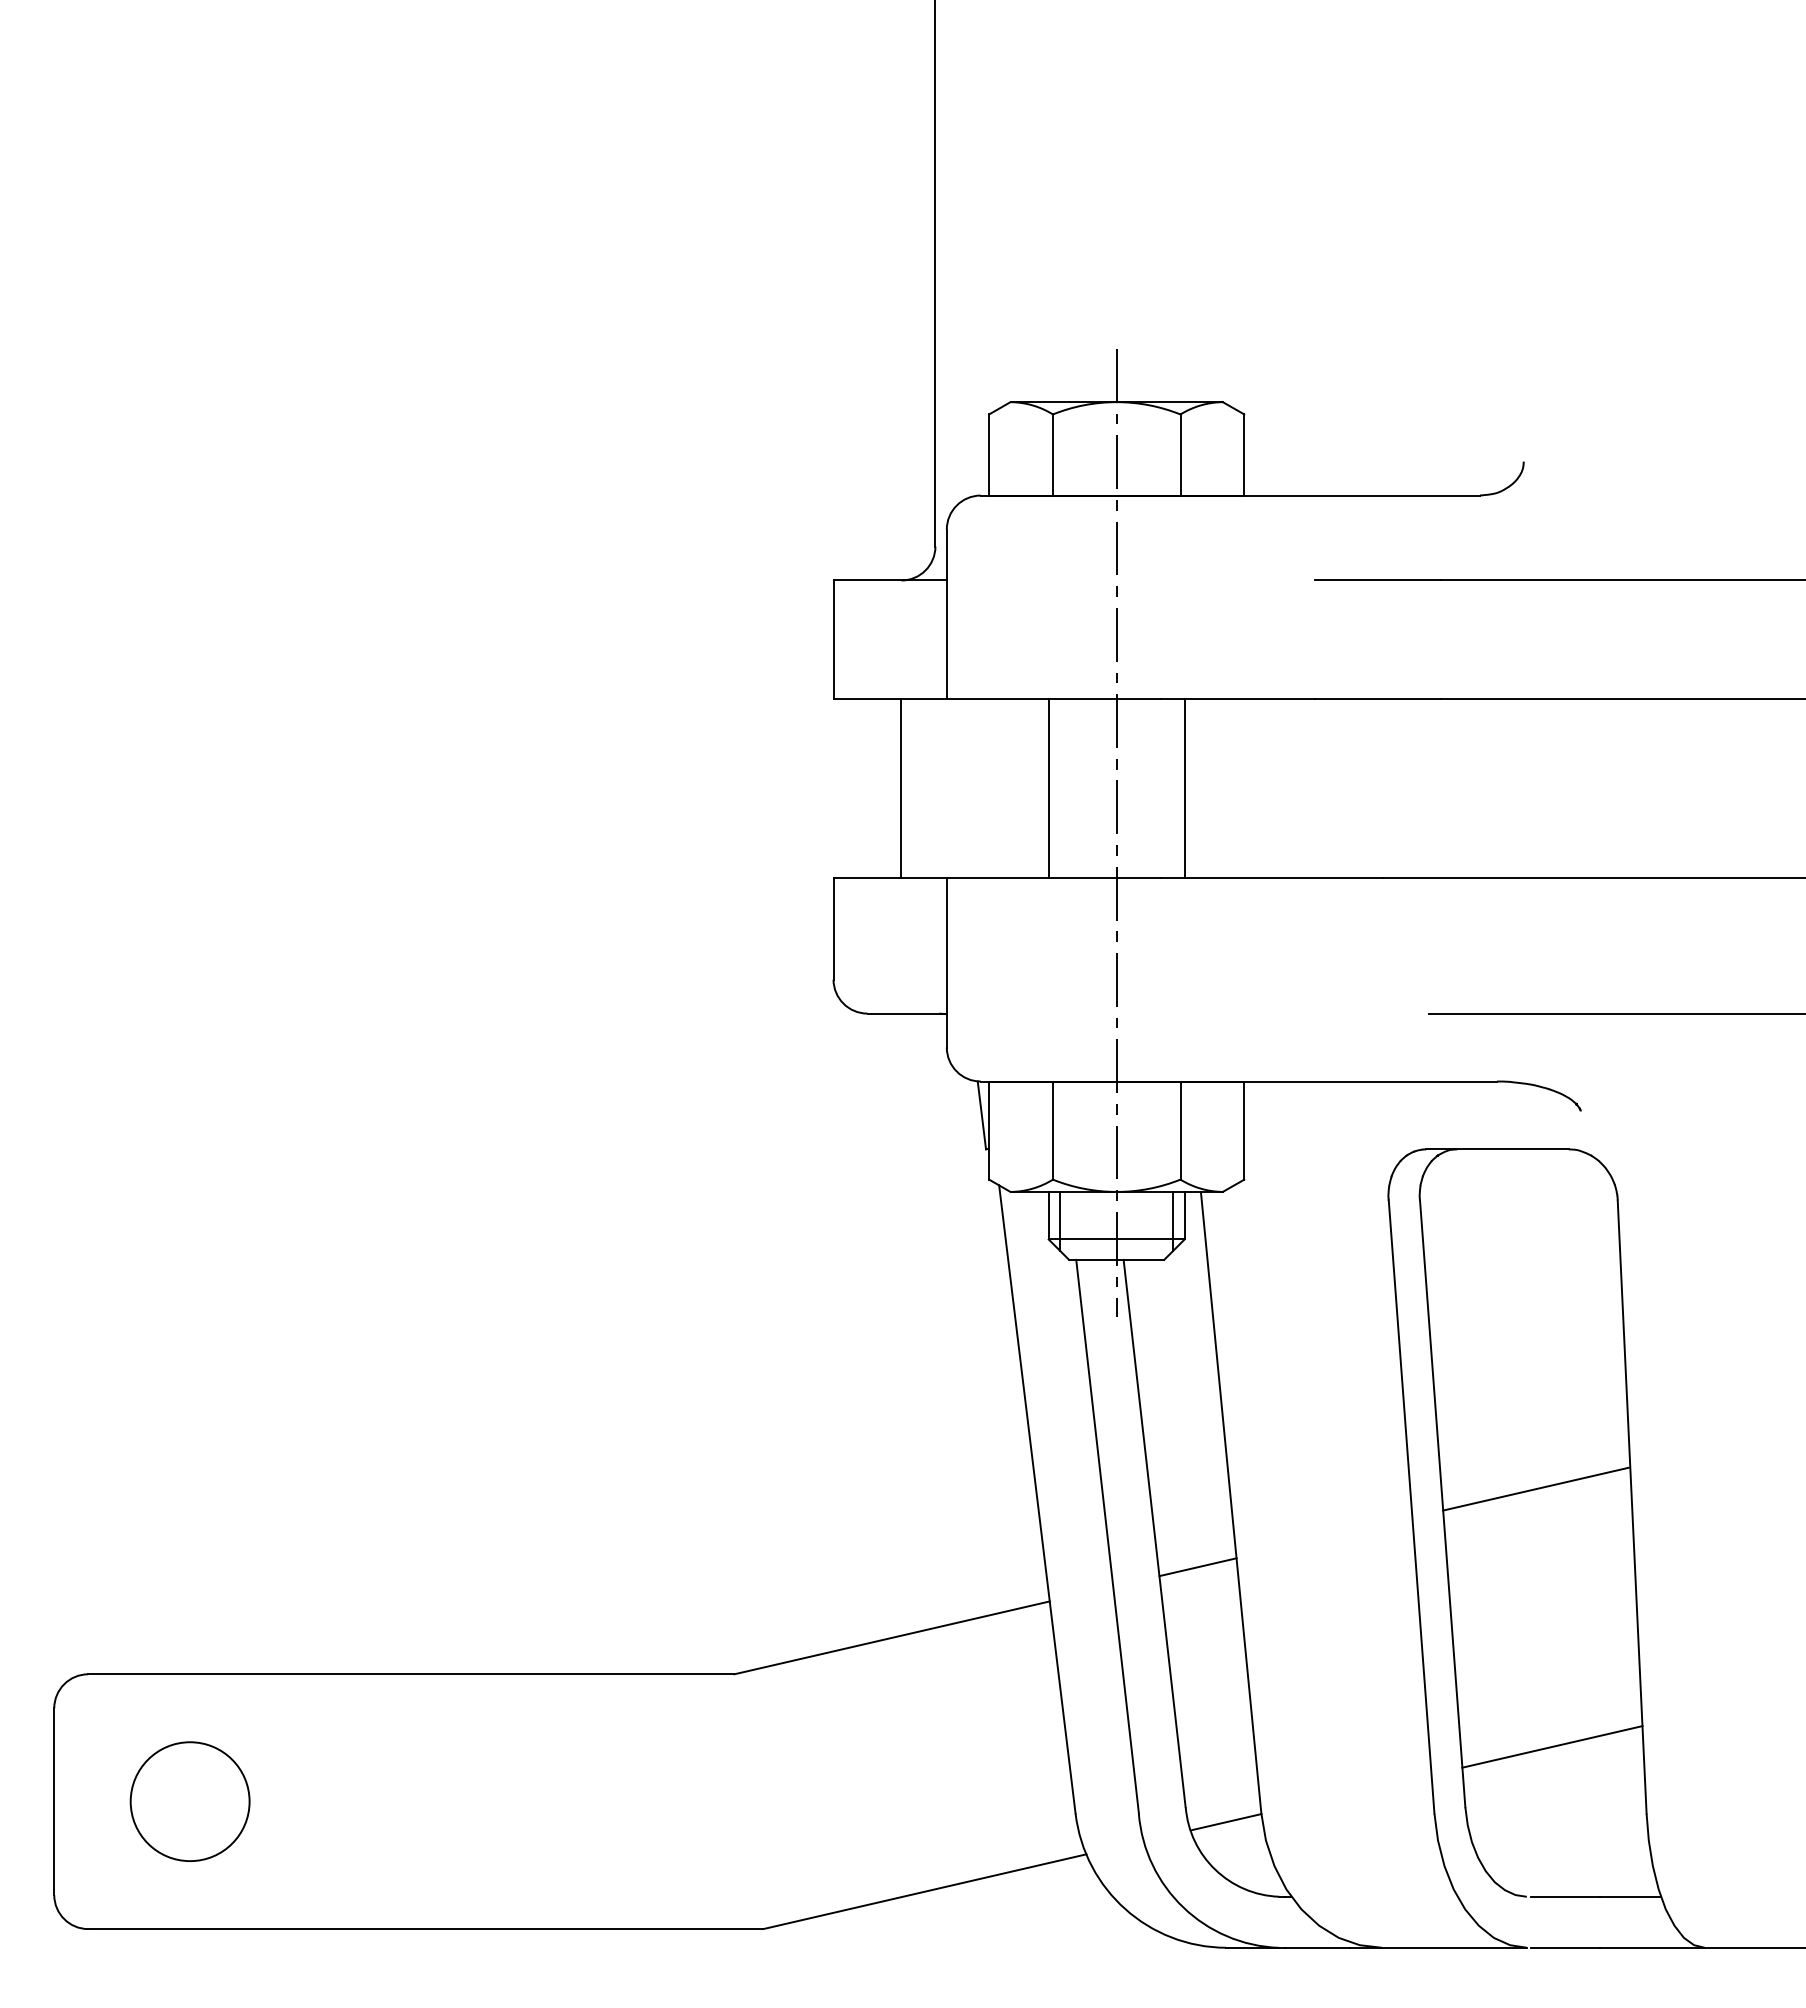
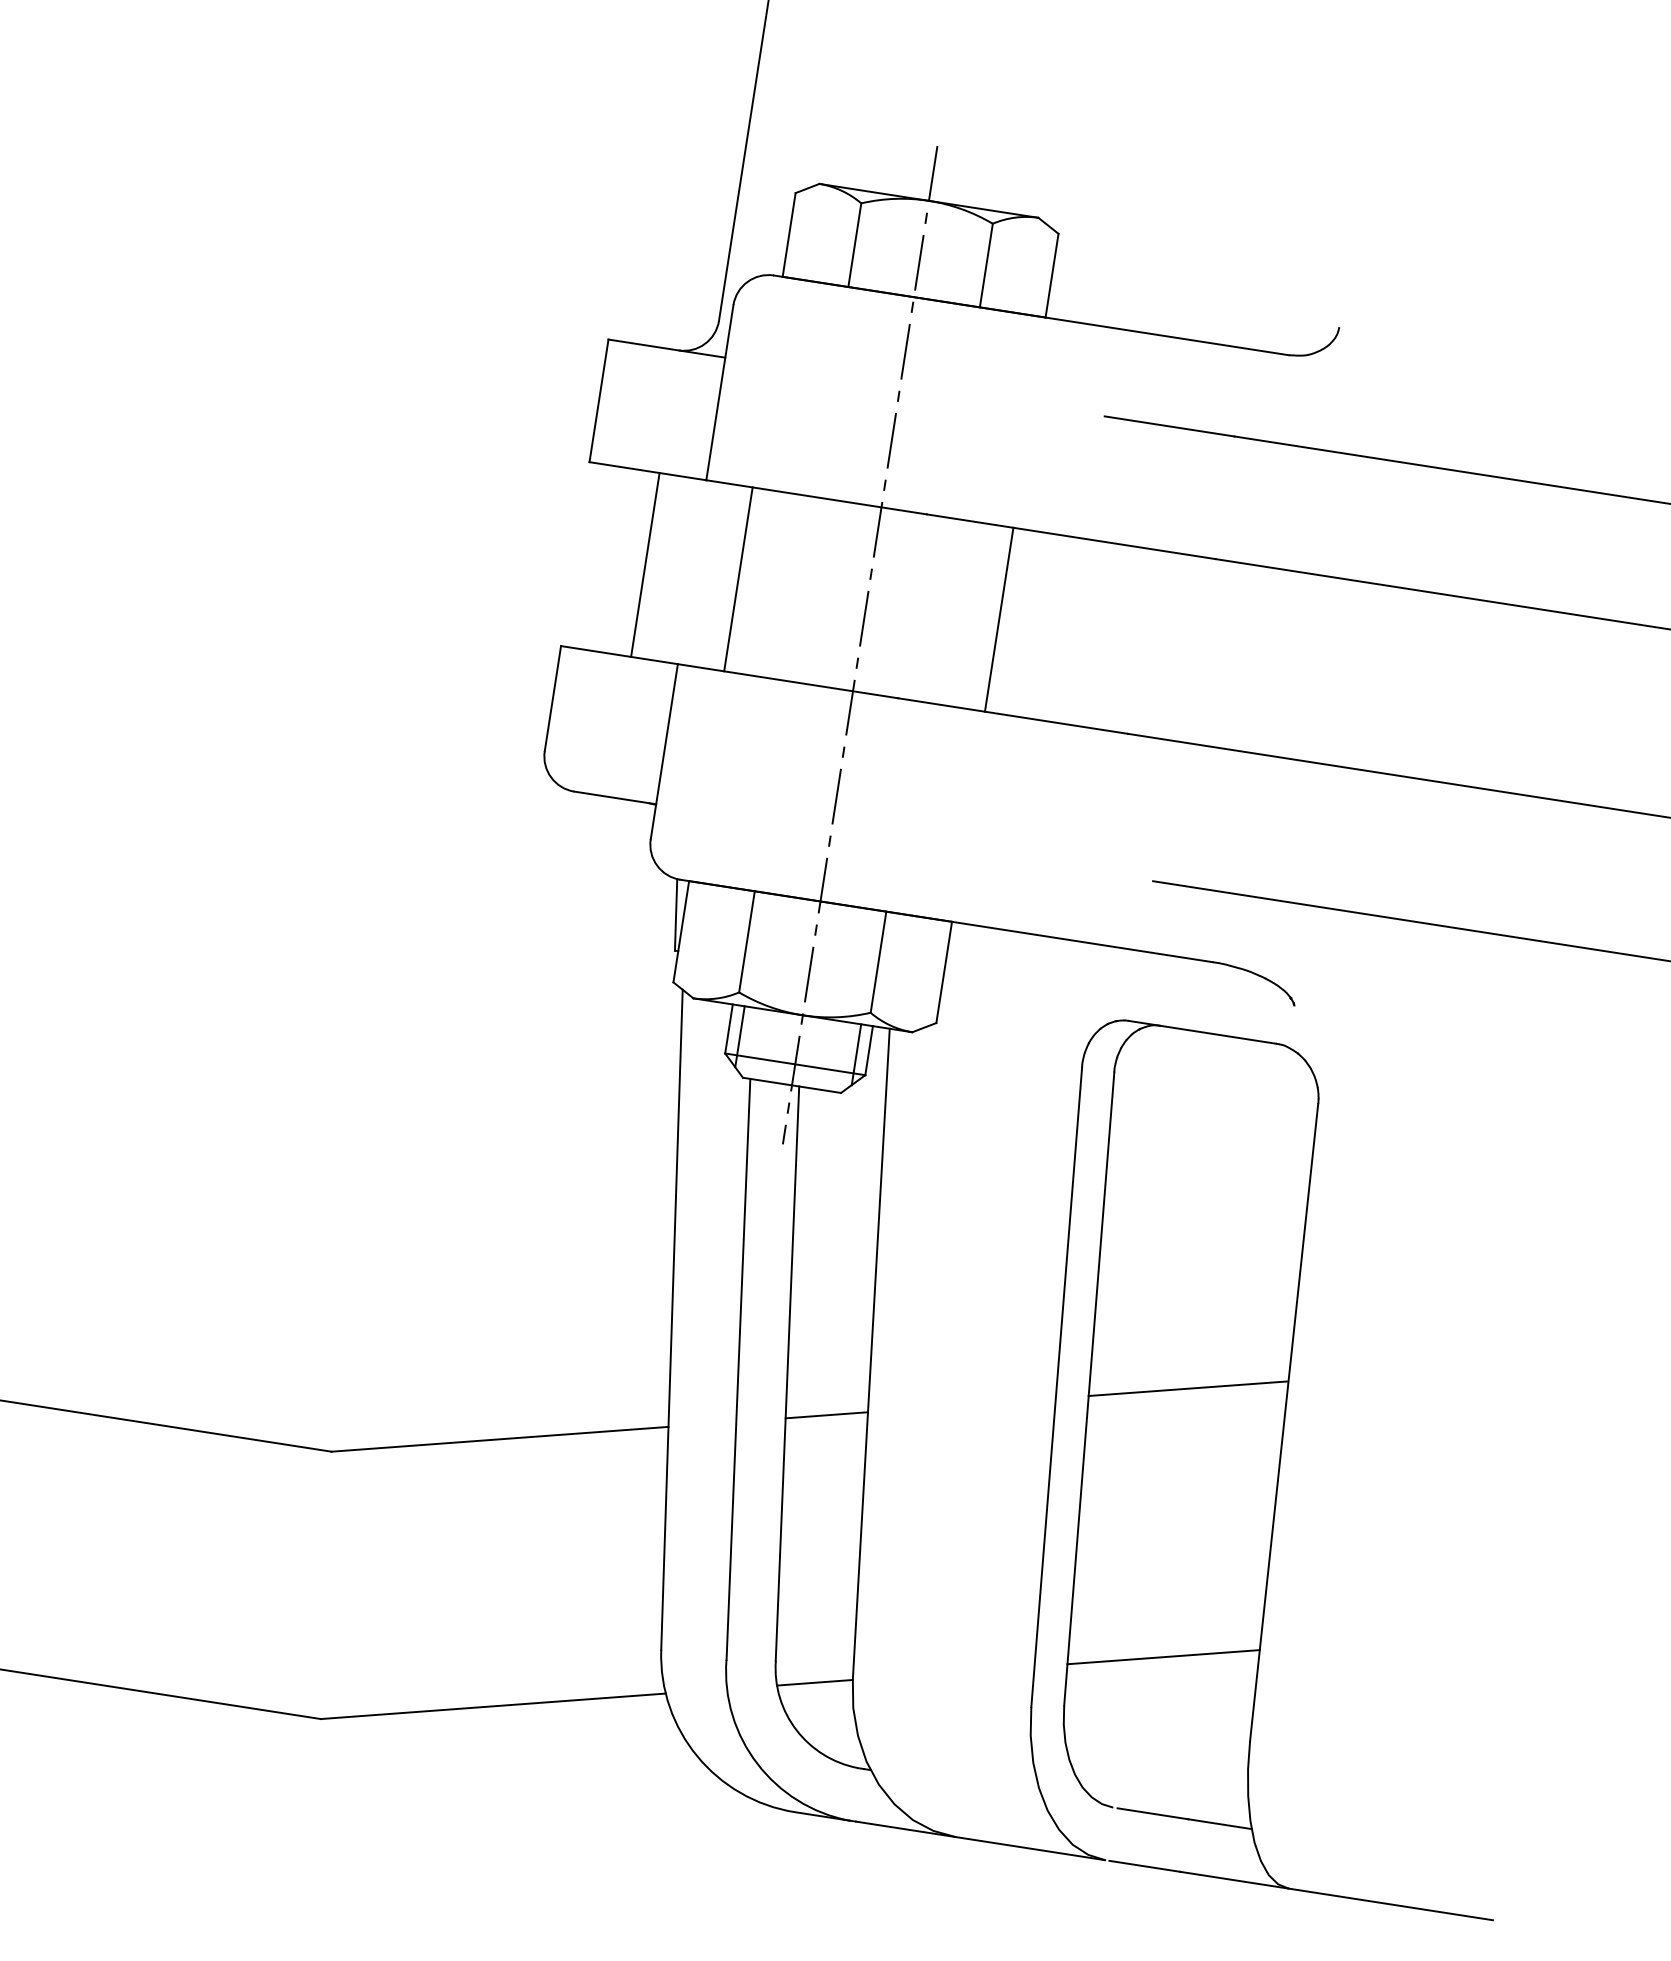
line: (1048, 788) -> (738, 579), moved
line: (1184, 788) -> (999, 619), moved

